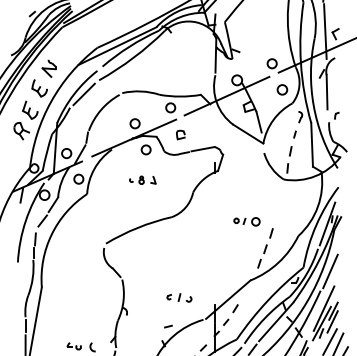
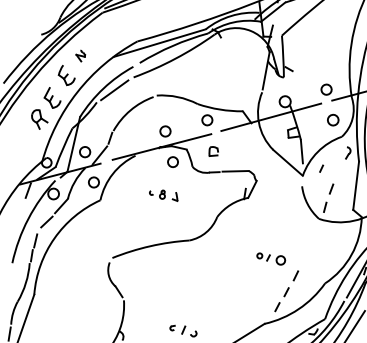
part: (48, 68) -> (80, 55), size x0.6
line: (294, 134) -> (321, 168), moved

